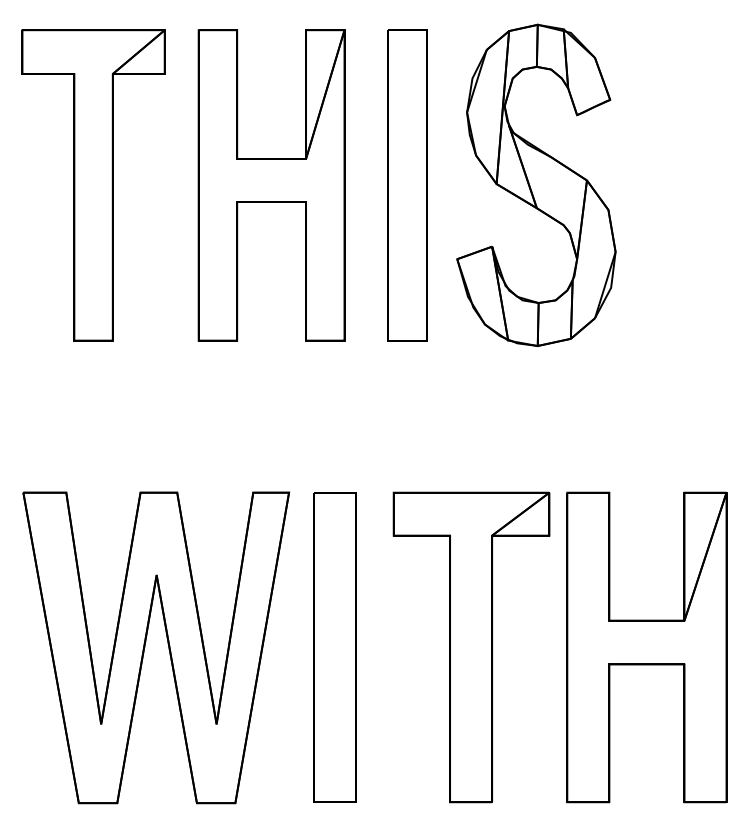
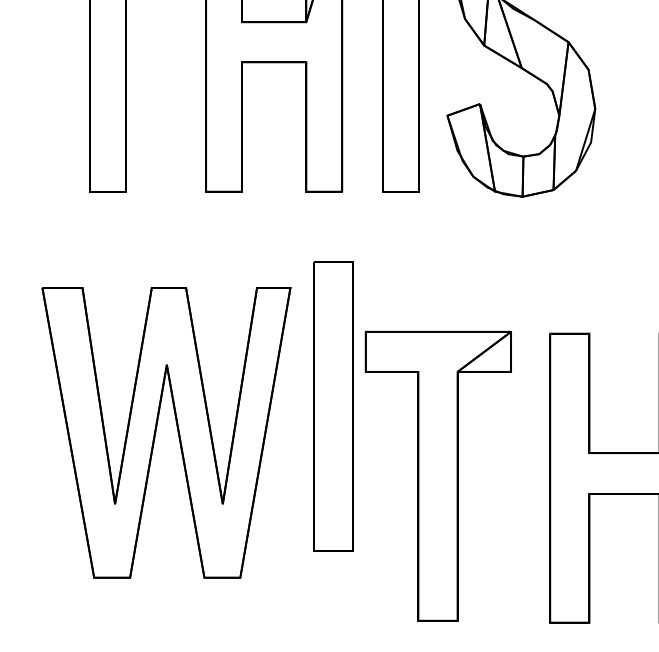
part: (145, 647) -> (156, 432), moved
part: (334, 647) -> (332, 406), moved
part: (471, 647) -> (438, 476), moved

